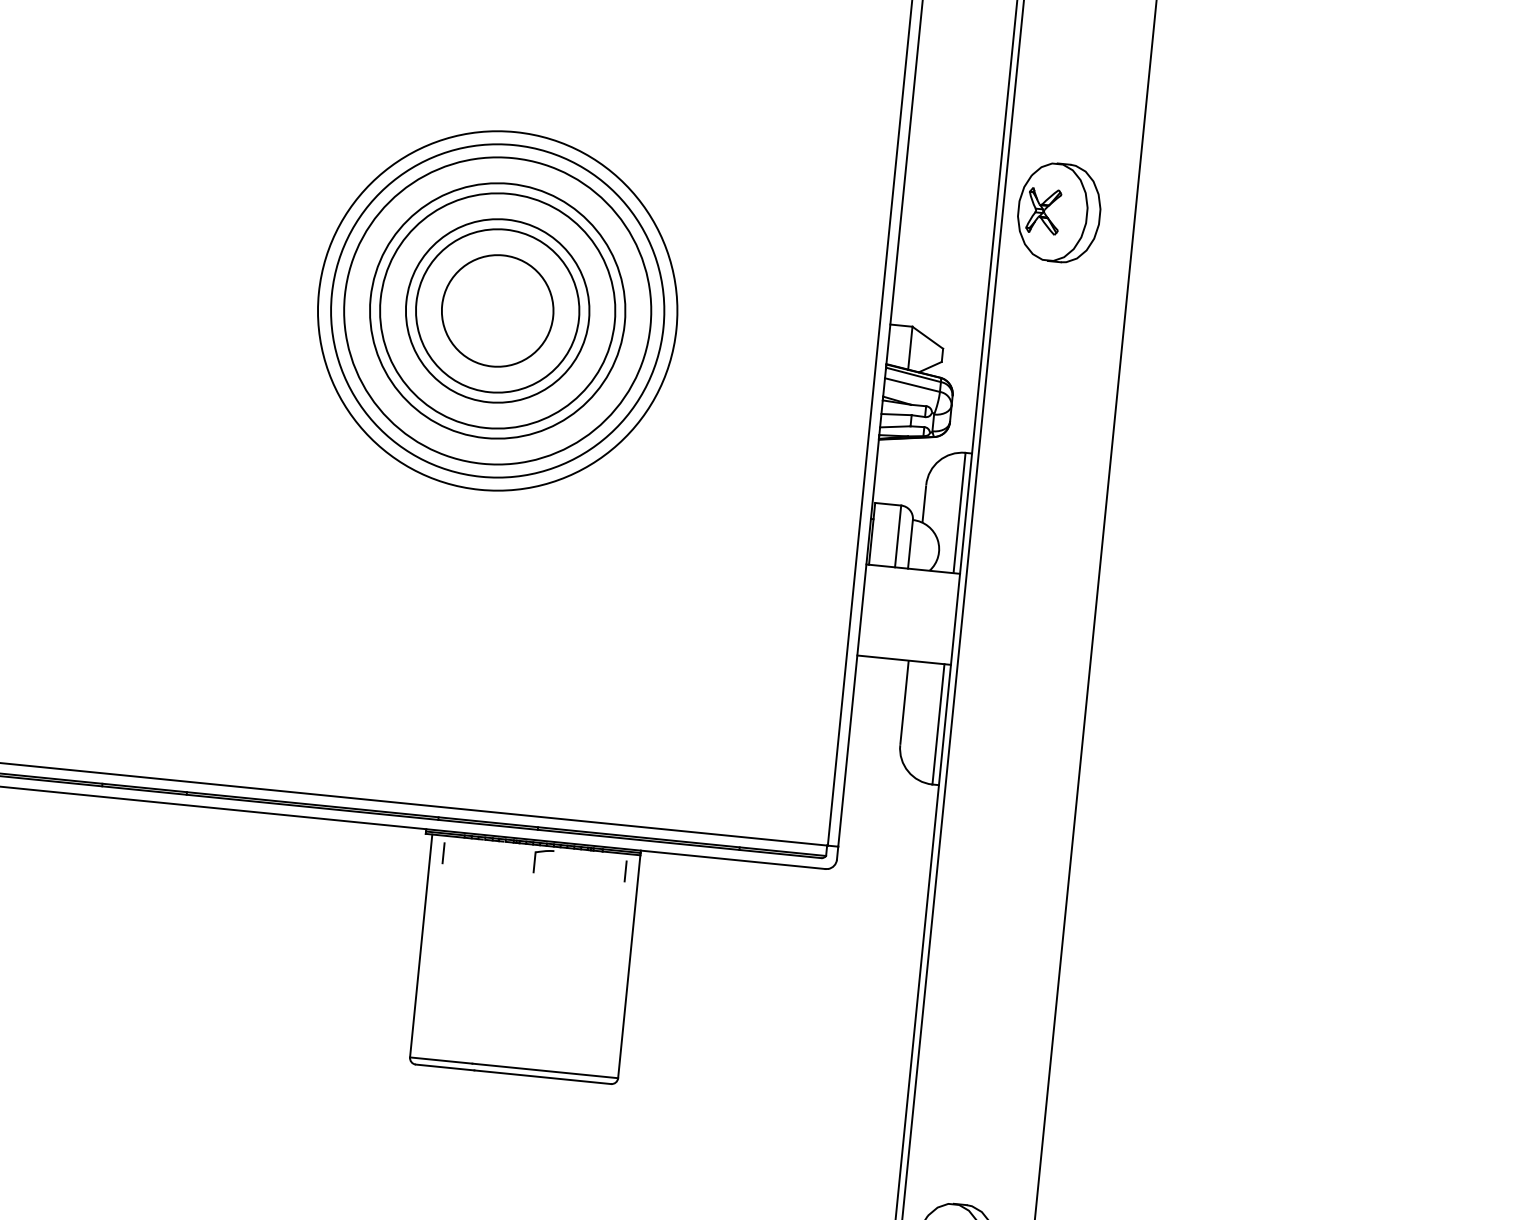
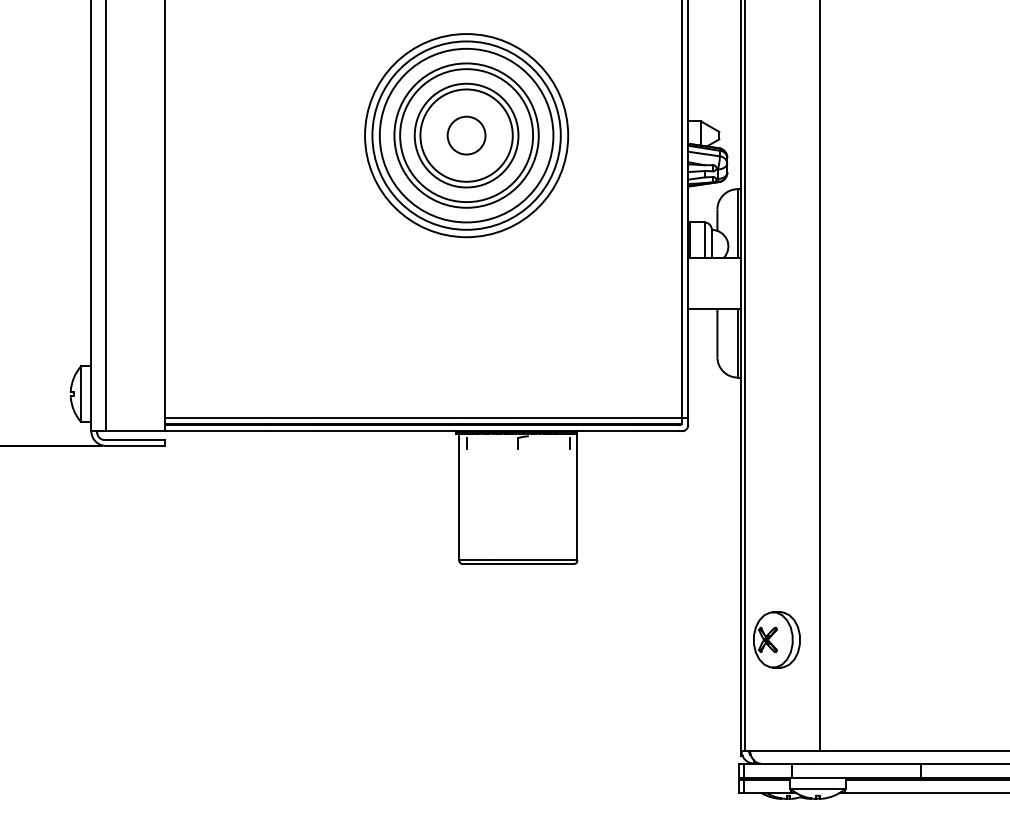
part: (1058, 212) -> (776, 48), removed
circle: (497, 310) -> (466, 135), size x0.6

